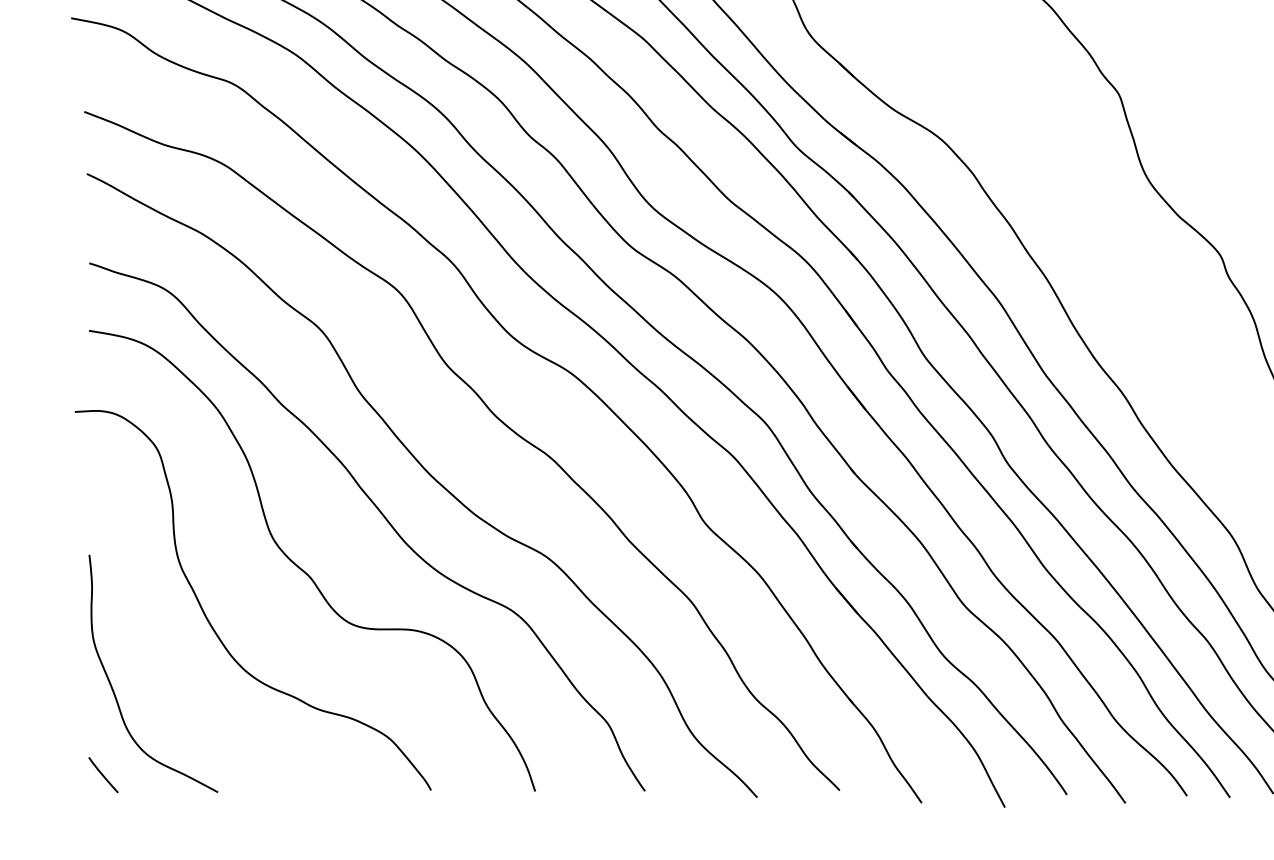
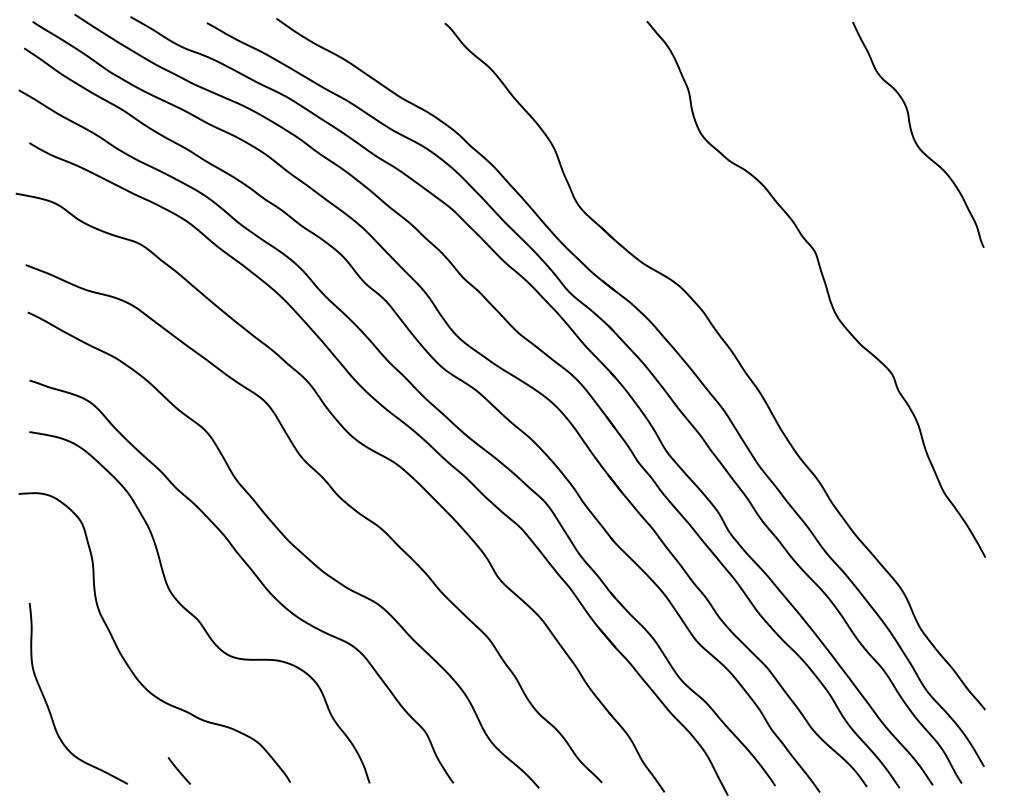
line: (102, 774) -> (178, 770), moved

